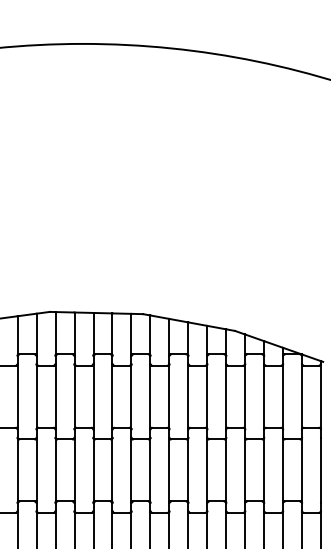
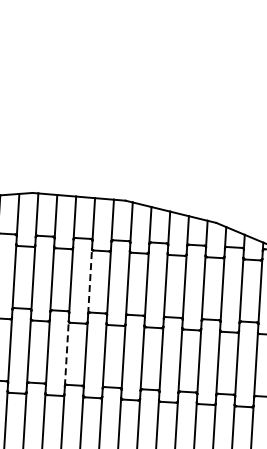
line: (112, 396) -> (90, 281), solid -> dashed
line: (93, 470) -> (66, 353), solid -> dashed

